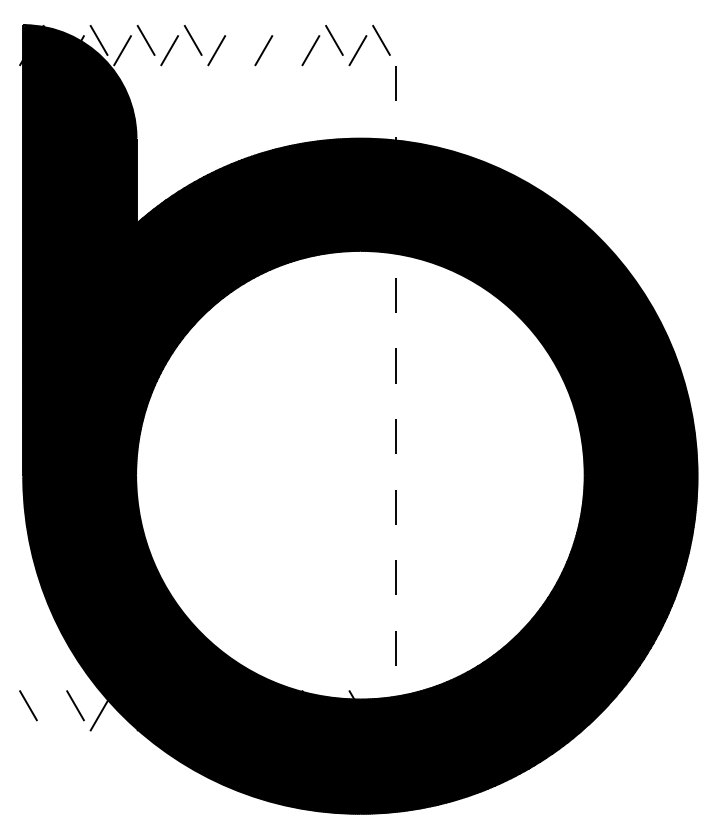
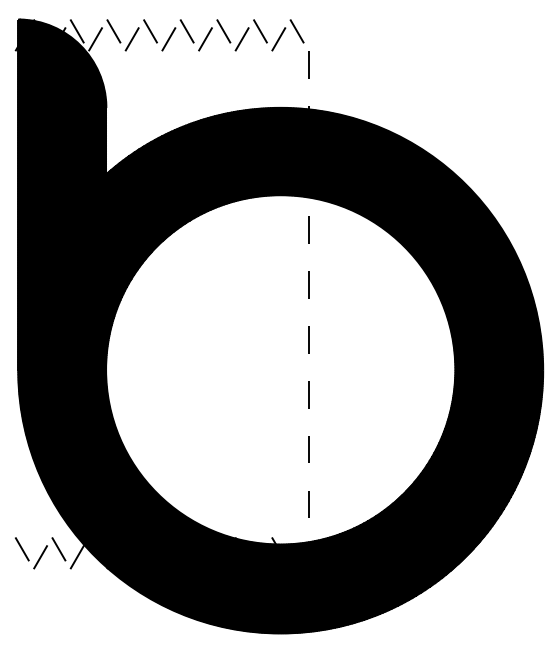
line: (239, 40) -> (186, 31), added
line: (287, 40) -> (223, 31), added
line: (51, 715) -> (40, 556), added

